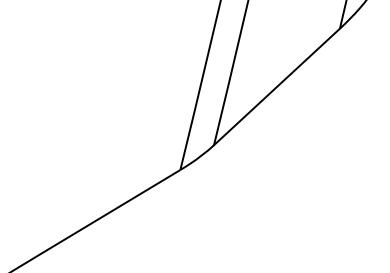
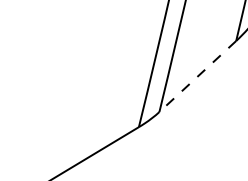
line: (276, 86) -> (197, 76), solid -> dashed

